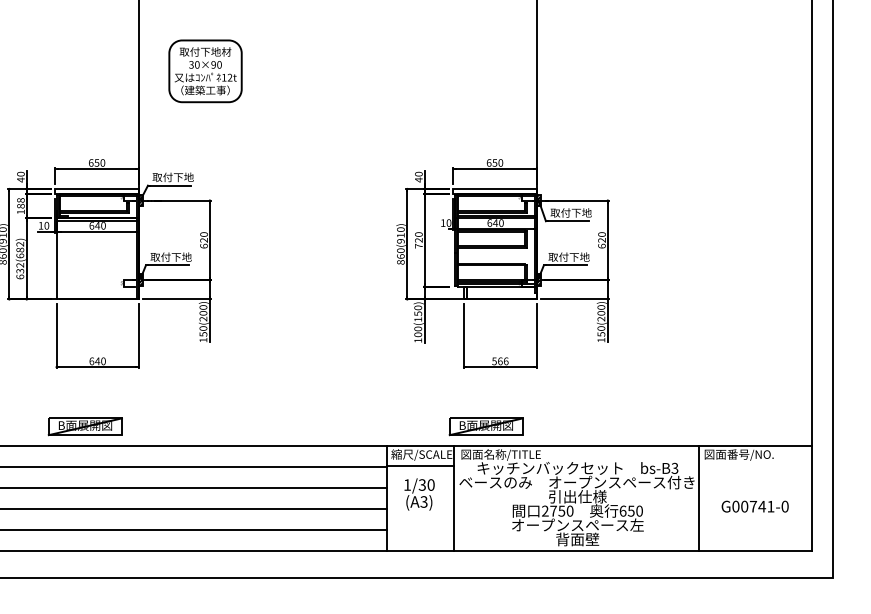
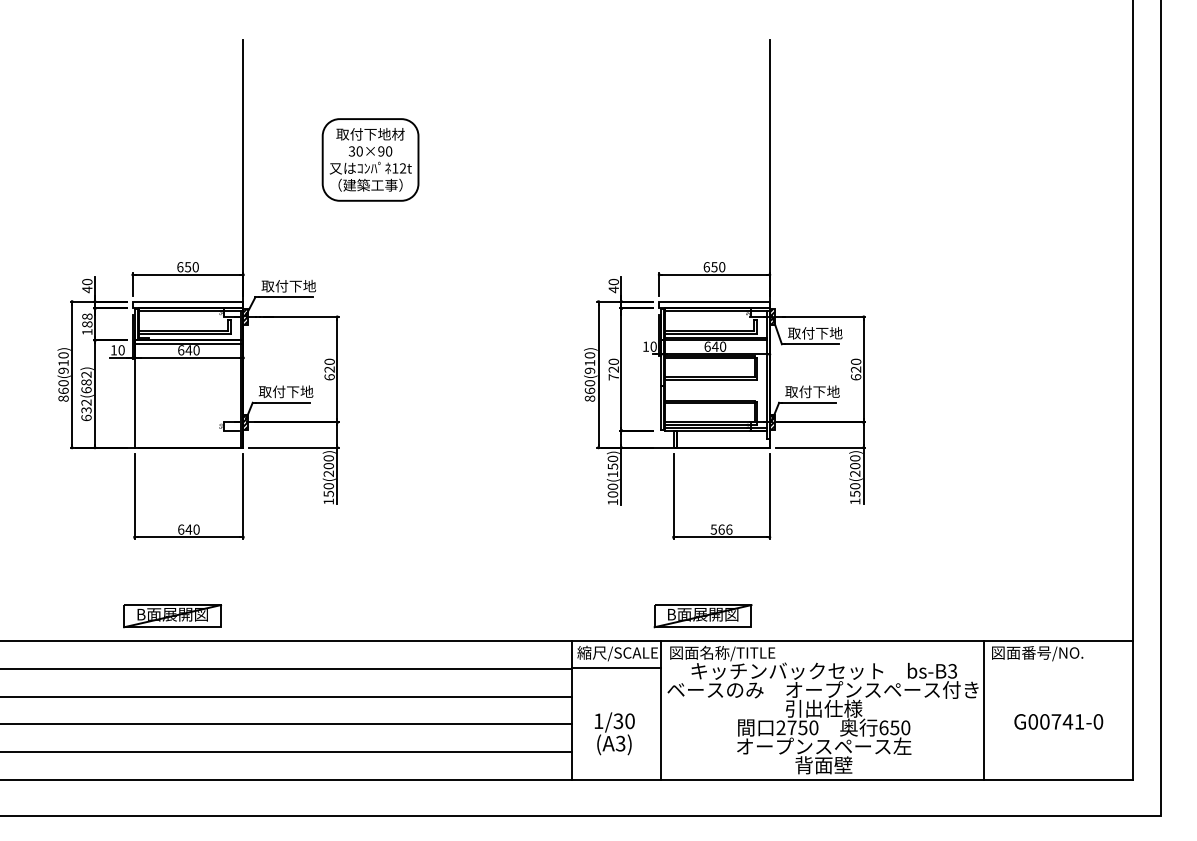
part: (205, 70) -> (370, 159), moved
text: (419, 494) -> (614, 733), moved

